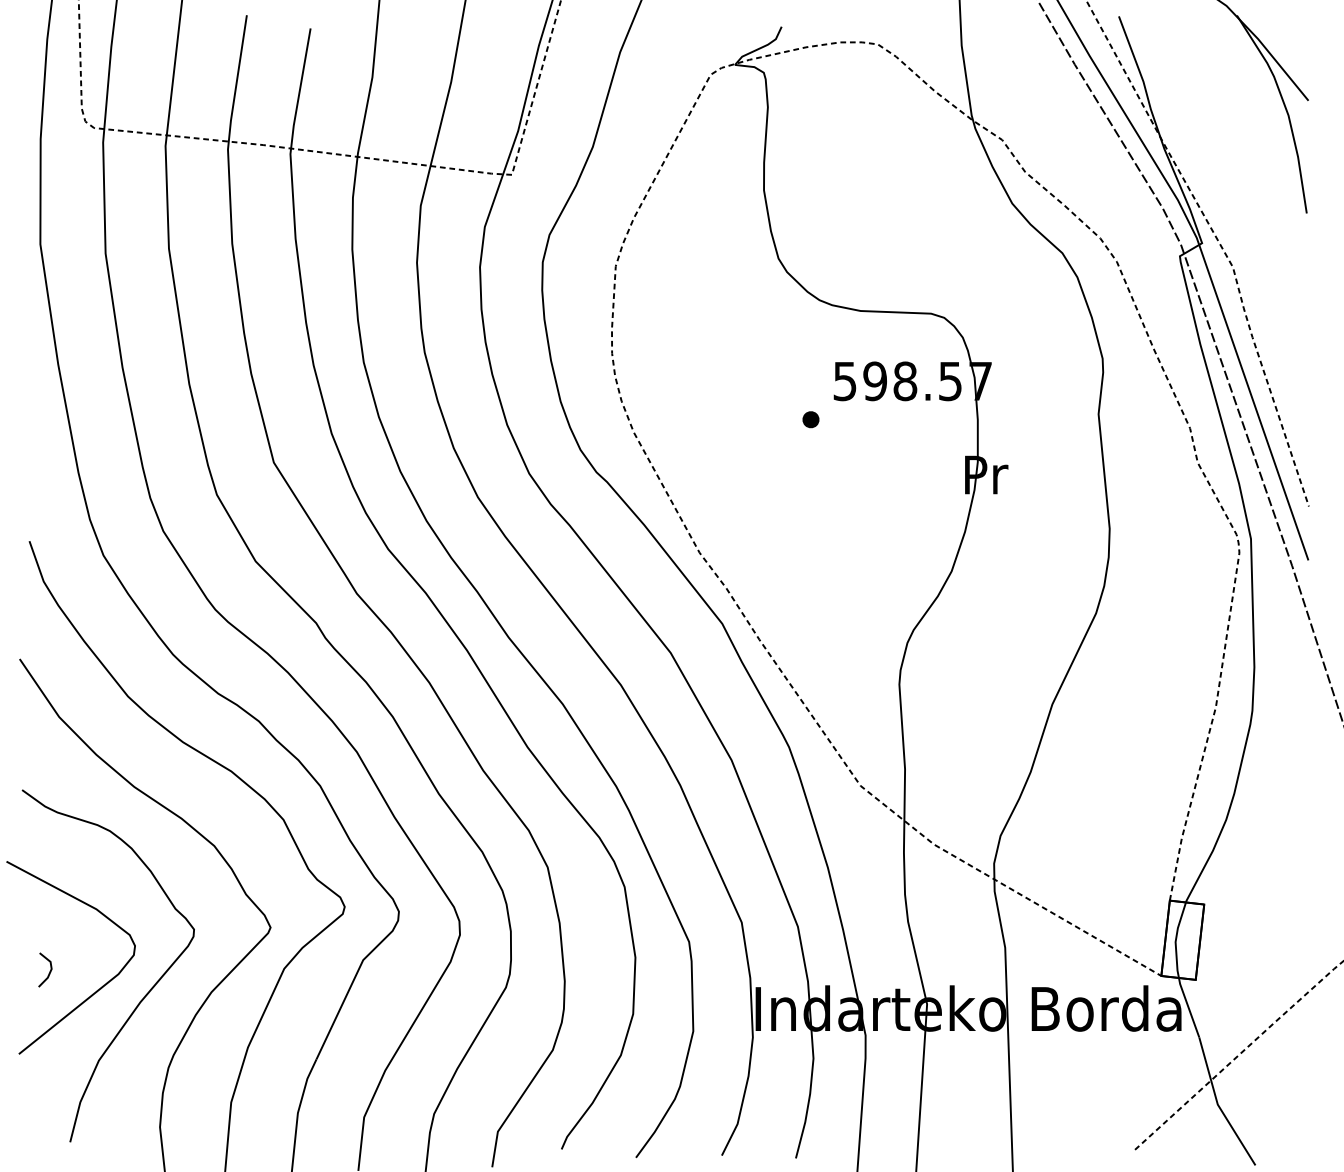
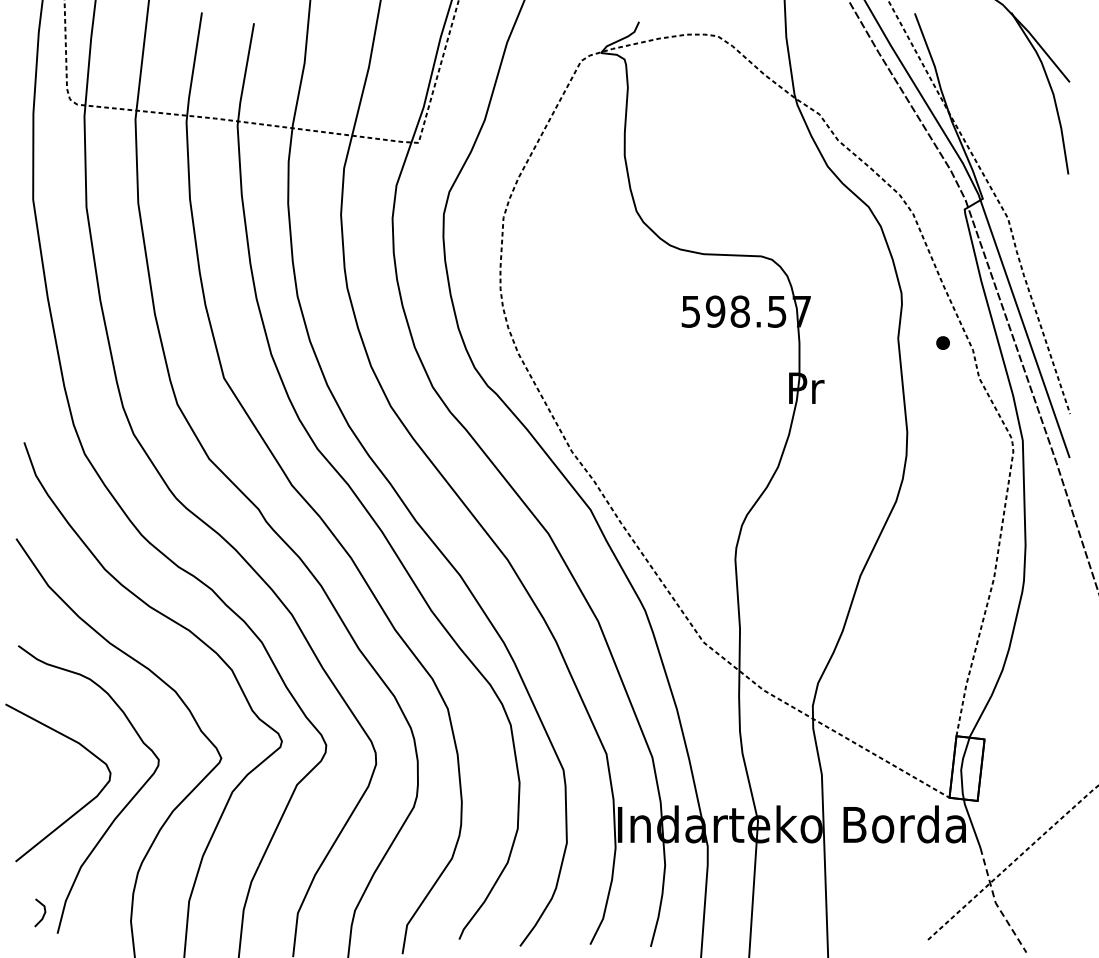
part: (810, 419) -> (942, 342), moved
line: (49, 970) -> (43, 913), moved
line: (1218, 1105) -> (996, 903), solid -> dashed

